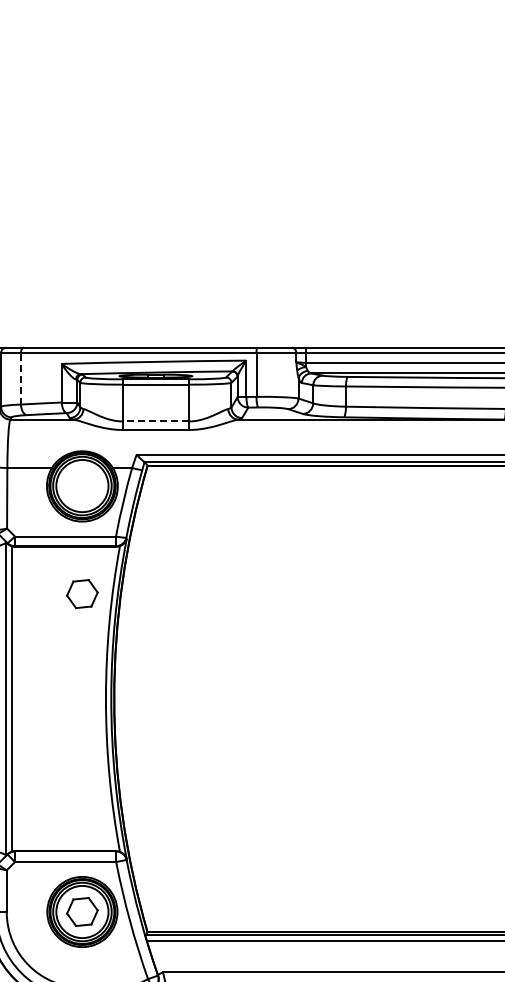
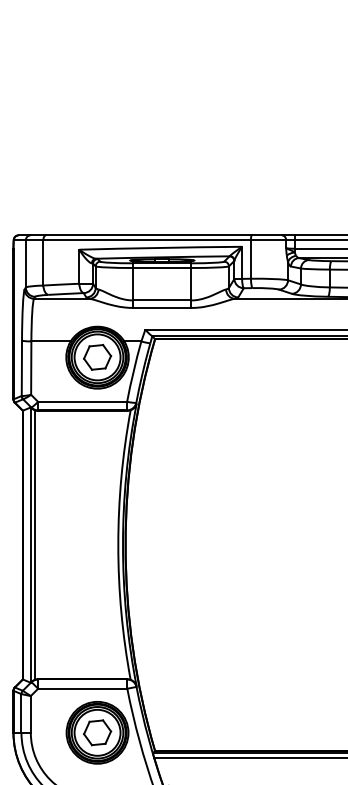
line: (20, 378) -> (42, 262), dashed -> solid
line: (155, 421) -> (161, 300), dashed -> solid
part: (82, 594) -> (97, 357), moved

